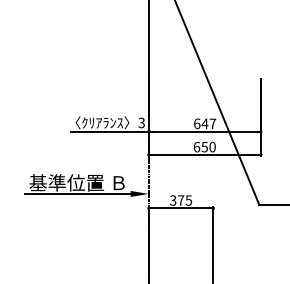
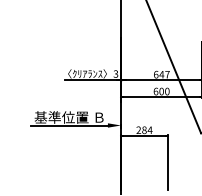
text: (204, 146) -> (161, 91), 650 -> 600
text: (181, 200) -> (144, 130), 375 -> 284

